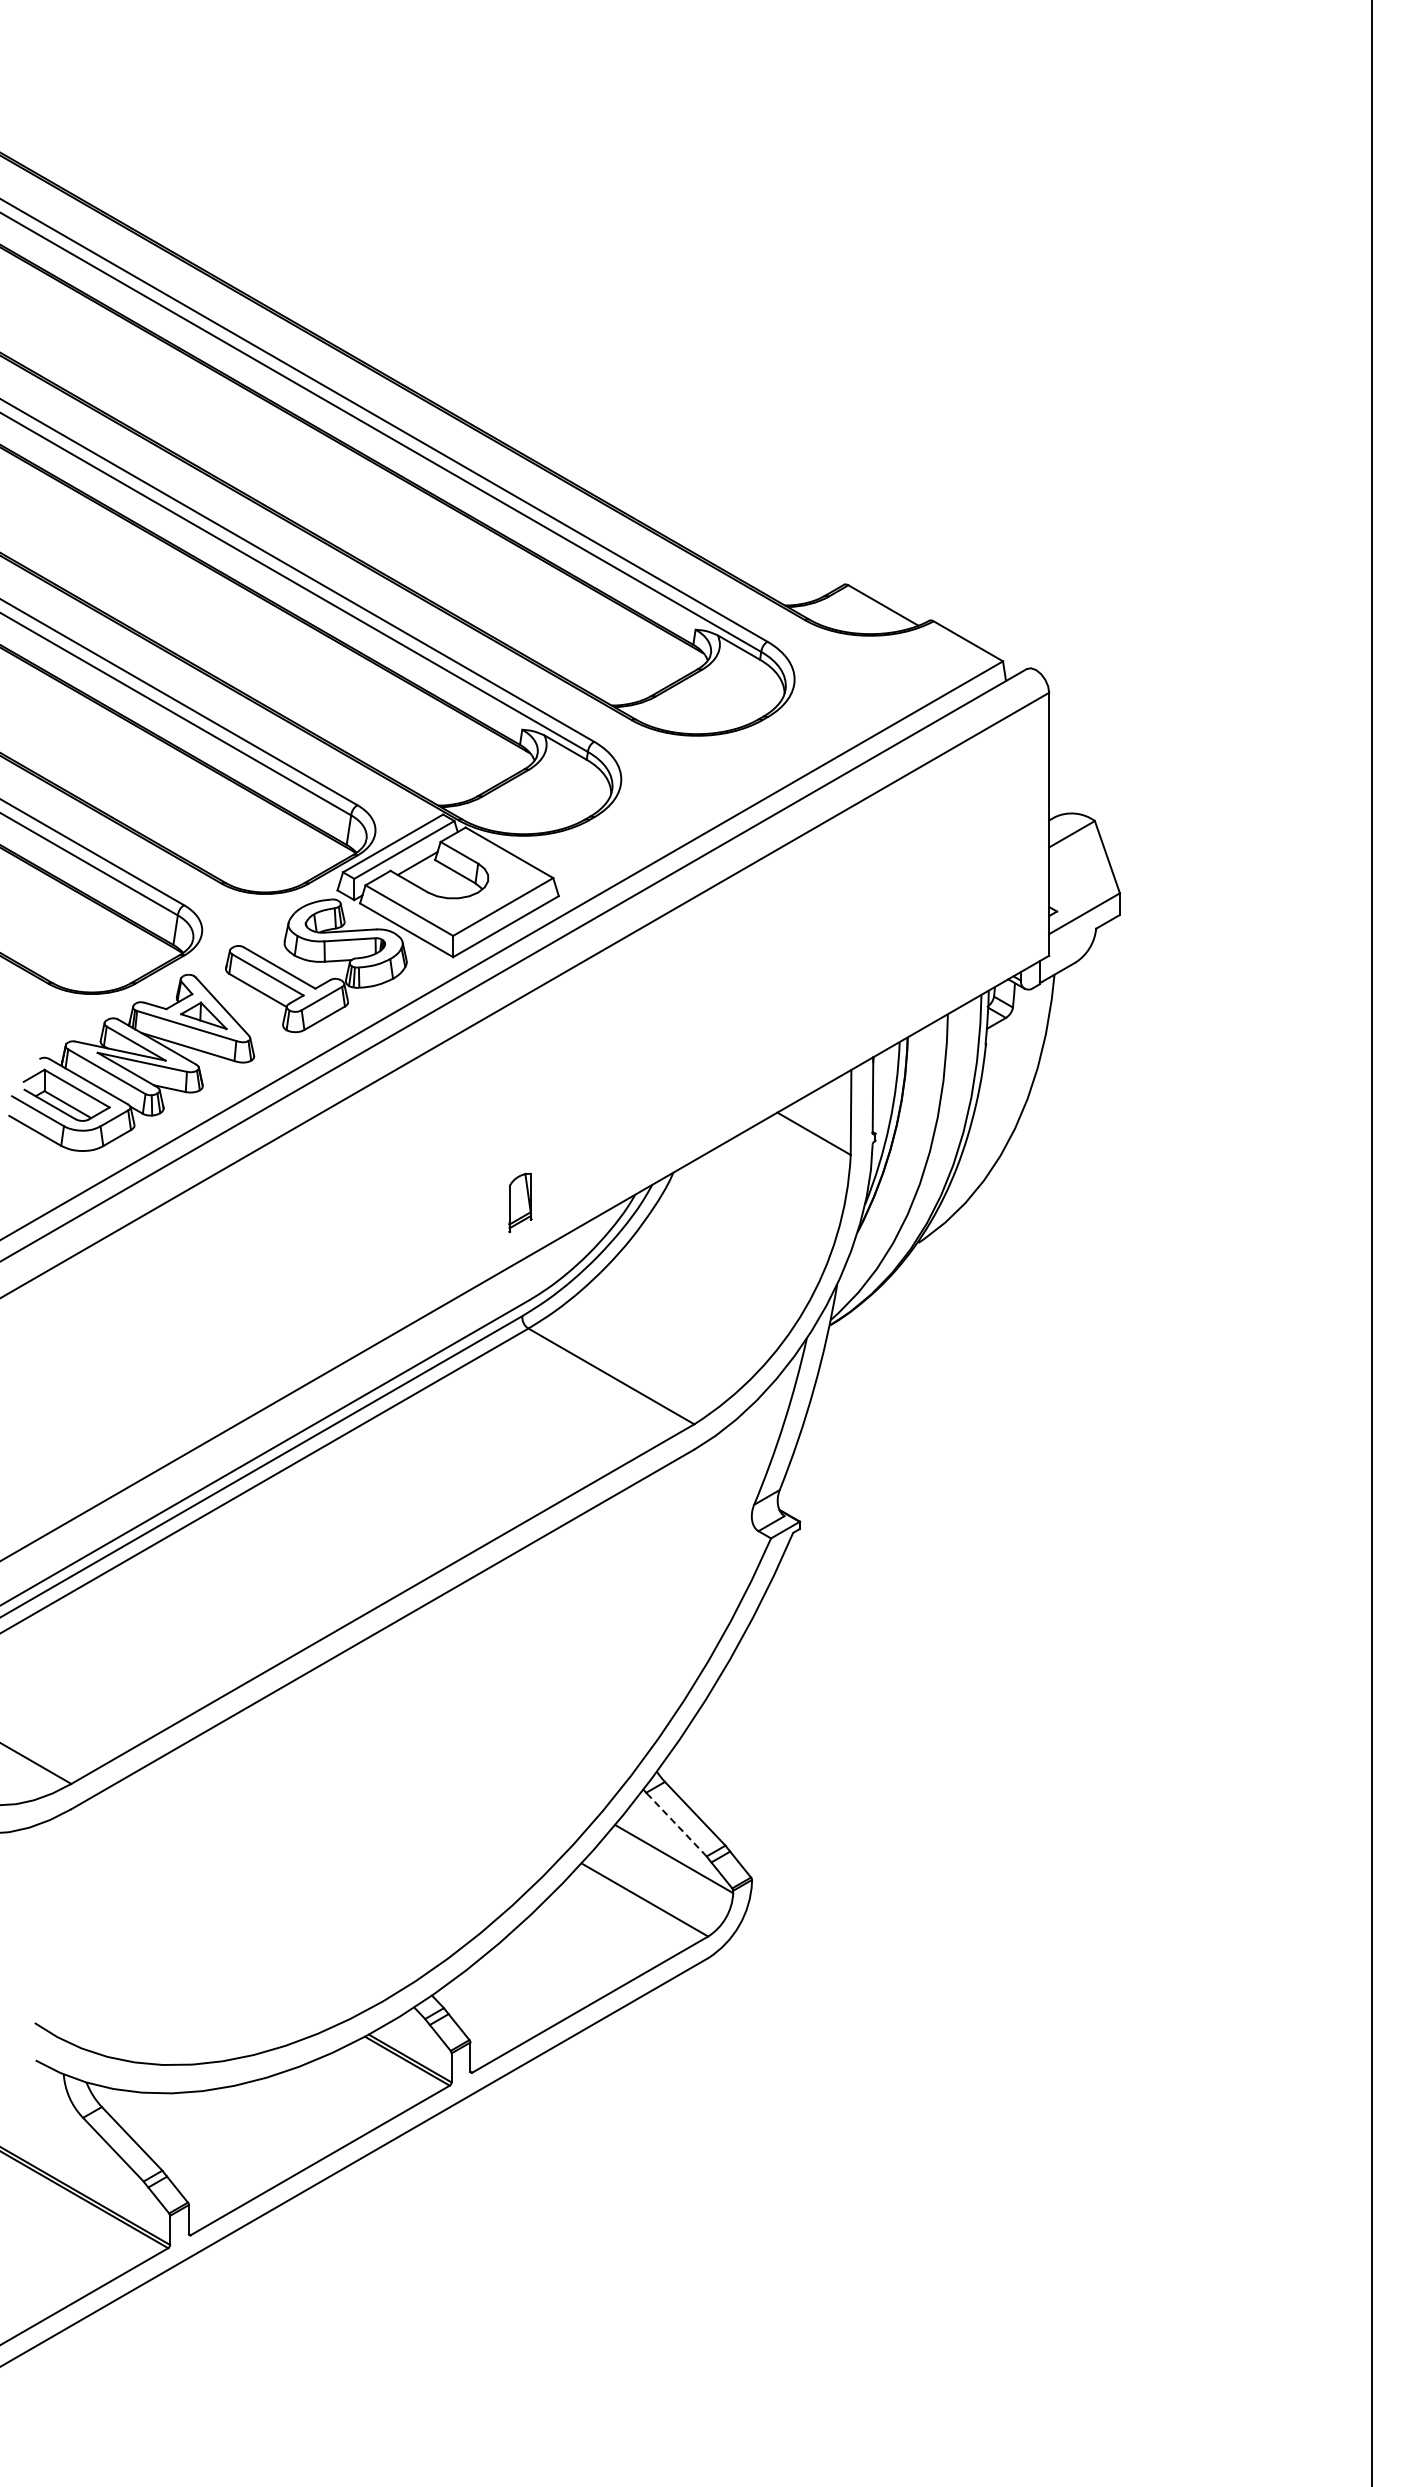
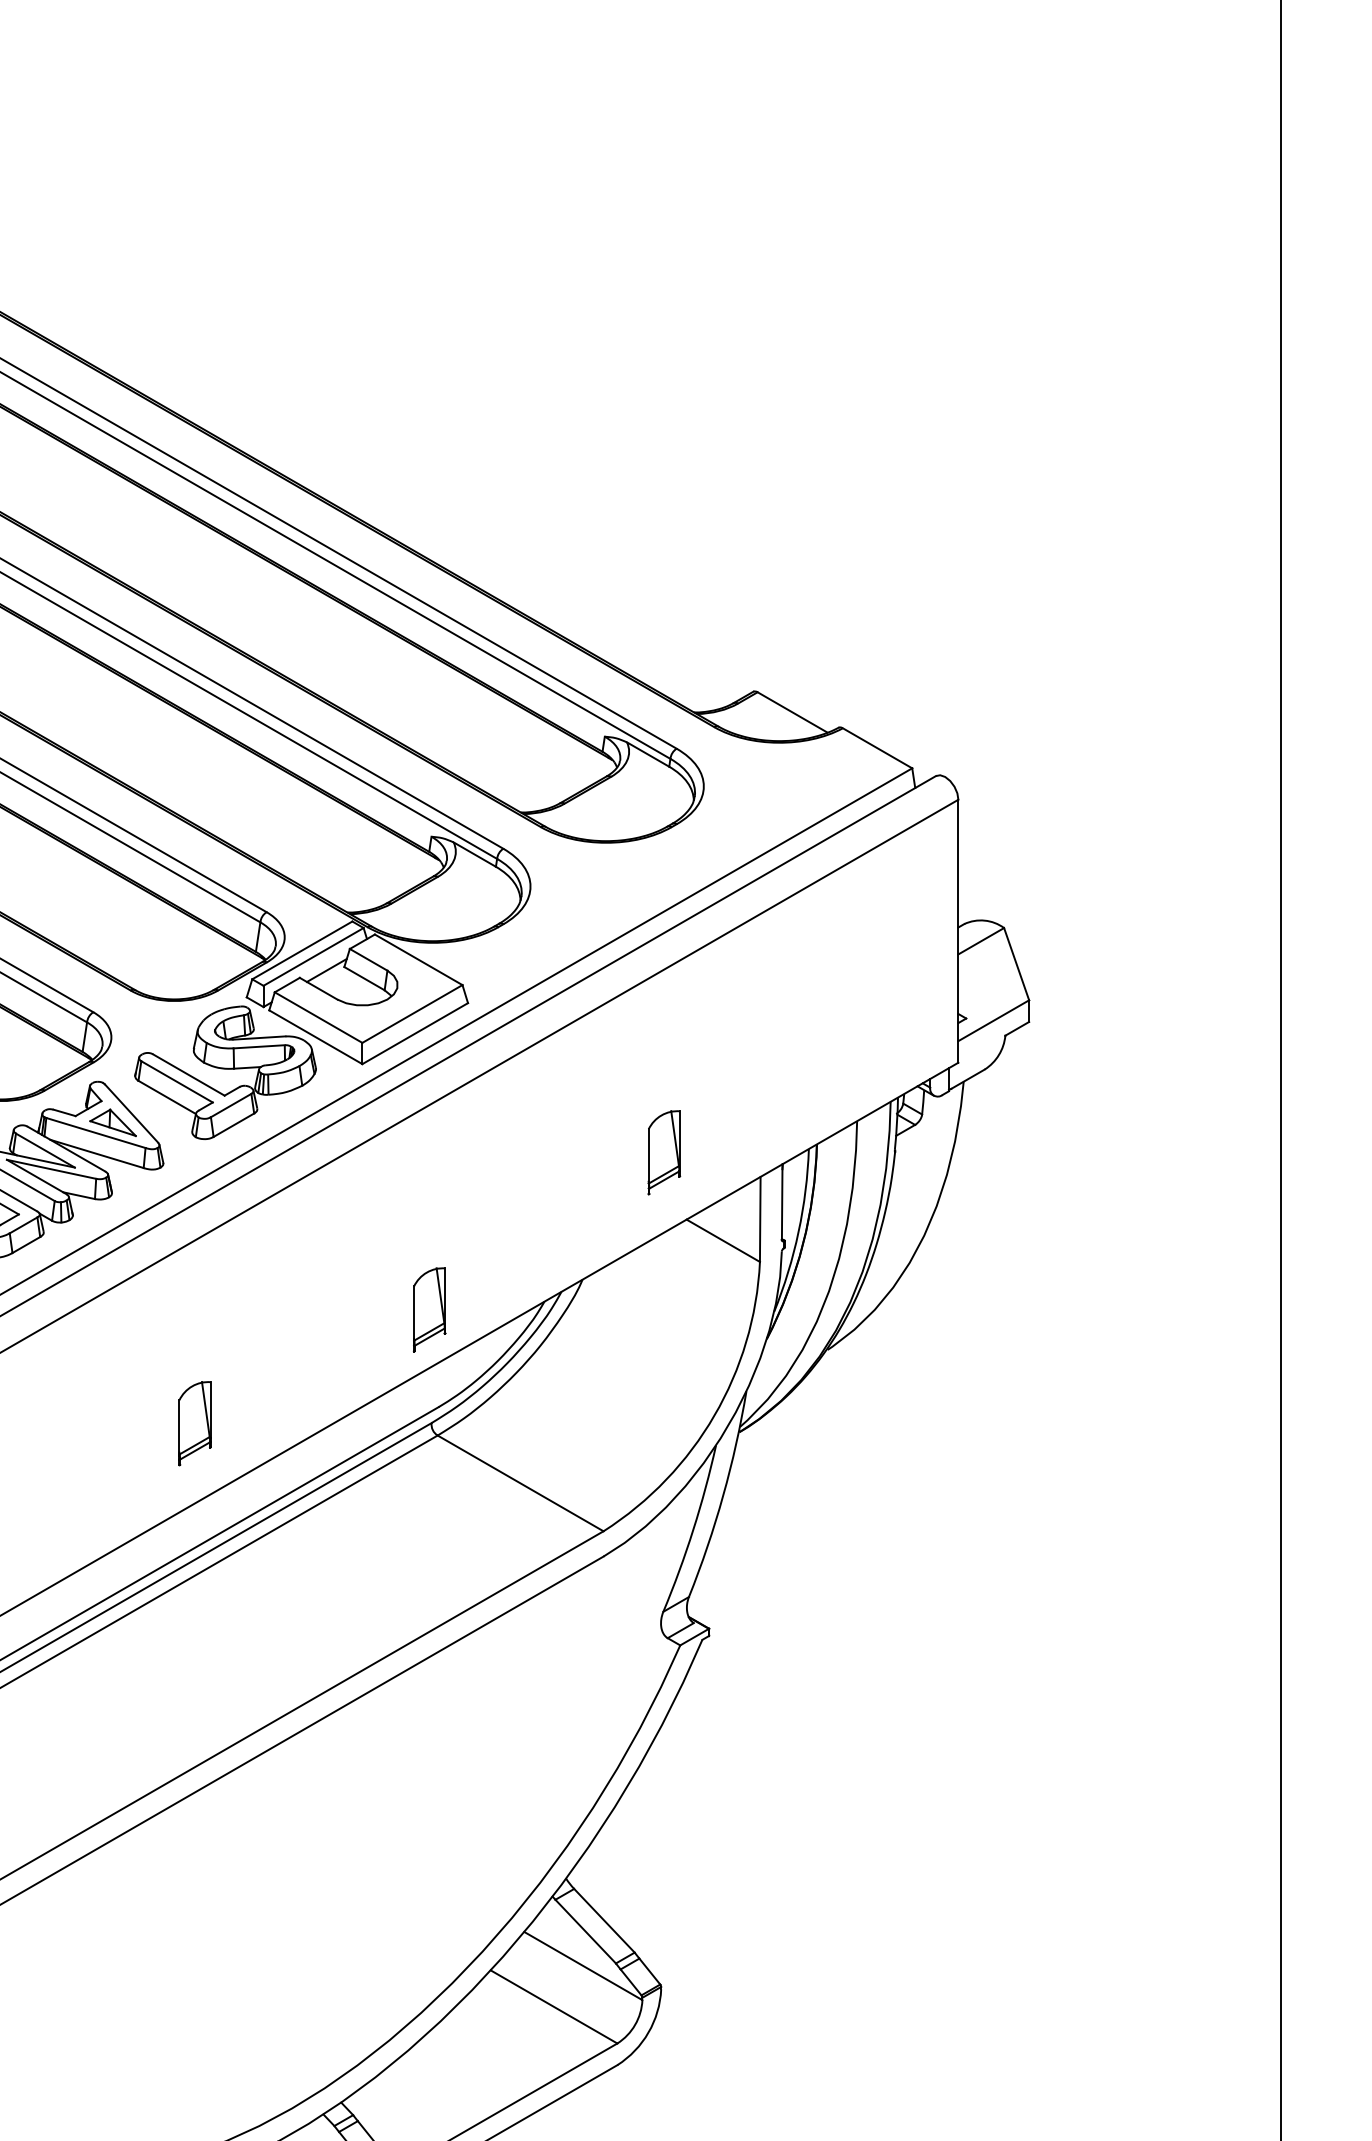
part: (754, 1045) -> (663, 1152), added
part: (520, 1202) -> (429, 1309), size x1.43
part: (285, 1316) -> (194, 1423), added
line: (676, 1824) -> (585, 1931), dashed -> solid

